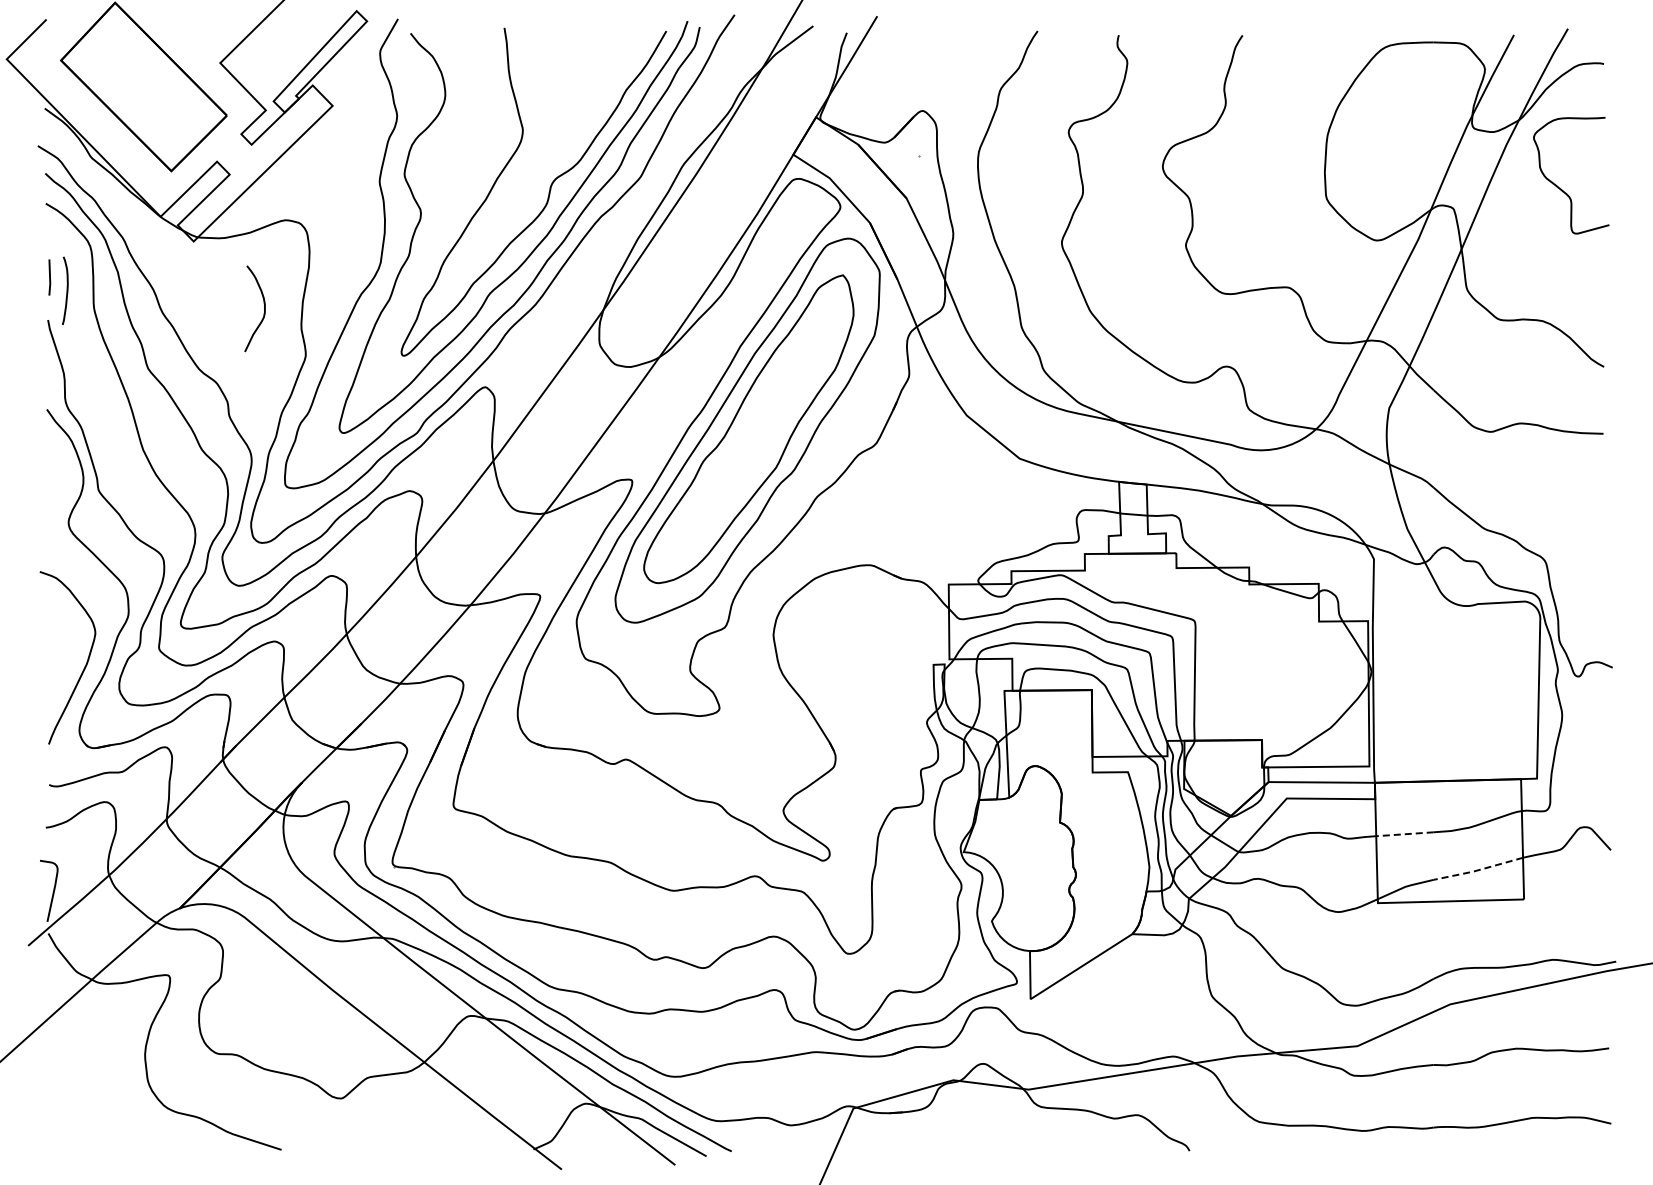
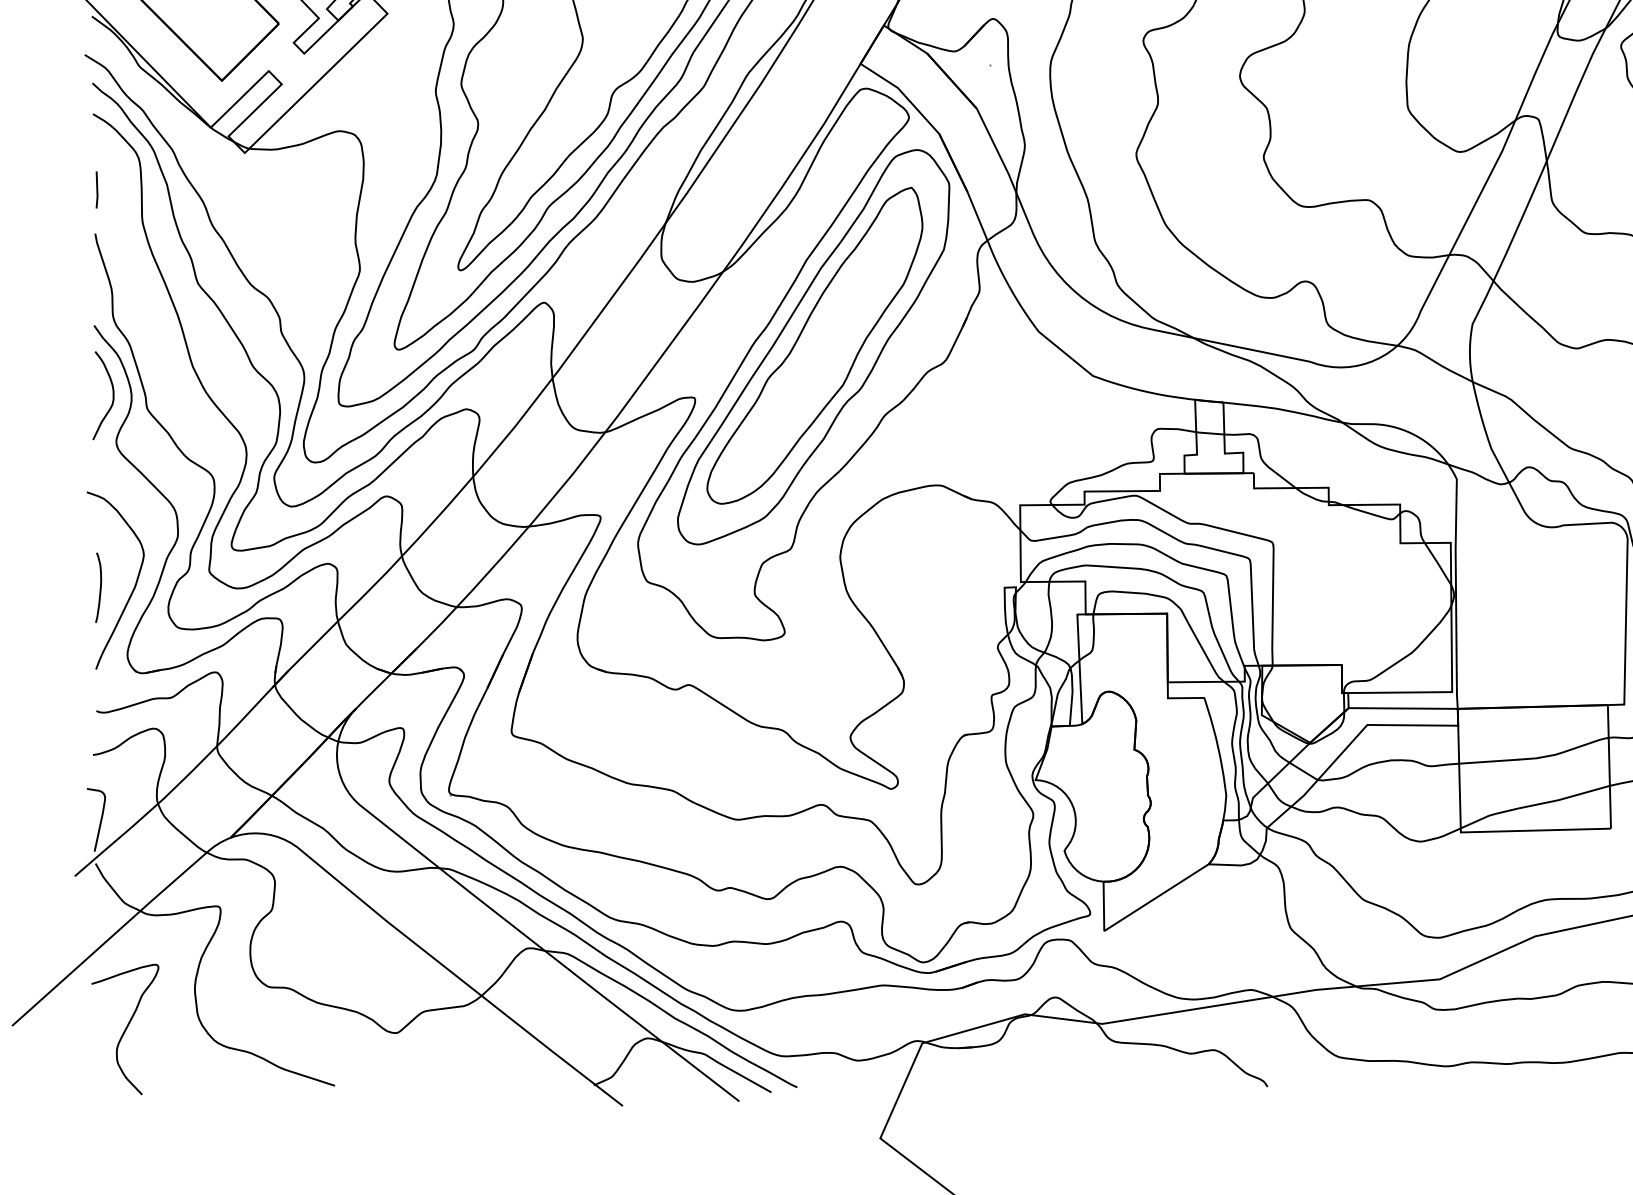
curve: (66, 290) -> (99, 587), moved
curve: (264, 308) -> (113, 395), moved
line: (1404, 834) -> (1488, 761), dashed -> solid
line: (1477, 870) -> (1563, 798), dashed -> solid
curve: (77, 1094) -> (125, 1028), added

